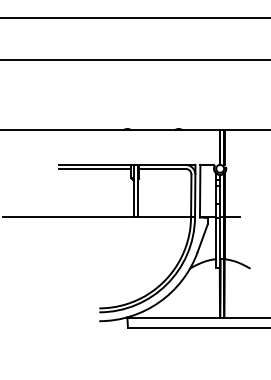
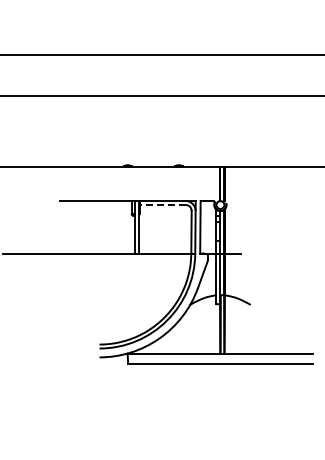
line: (95, 169) -> (95, 205), removed
line: (162, 169) -> (162, 205), solid -> dashed

